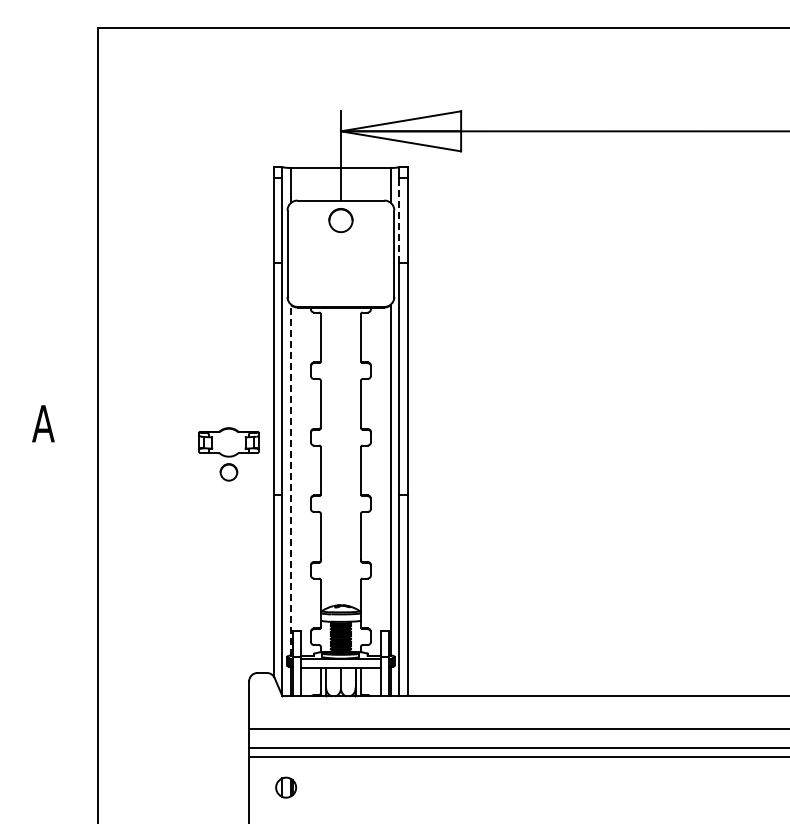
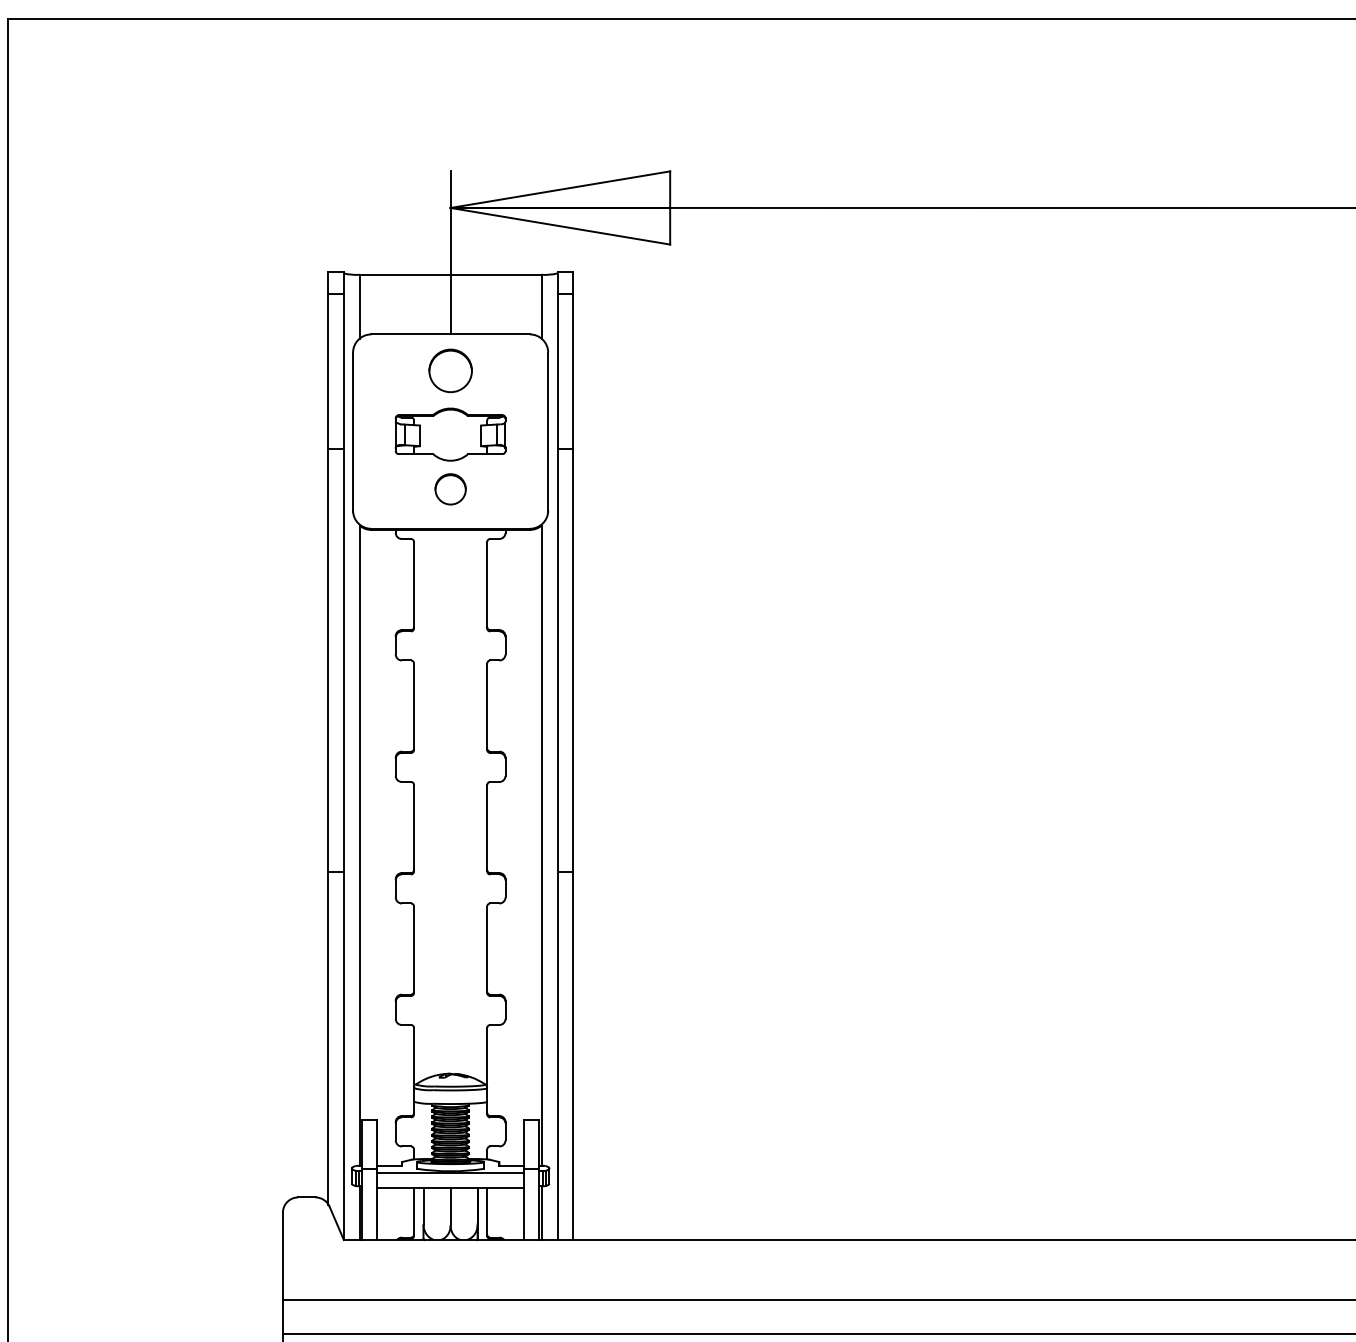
line: (399, 220) -> (557, 370), dashed -> solid
part: (228, 454) -> (449, 456), moved
line: (291, 479) -> (360, 843), dashed -> solid

